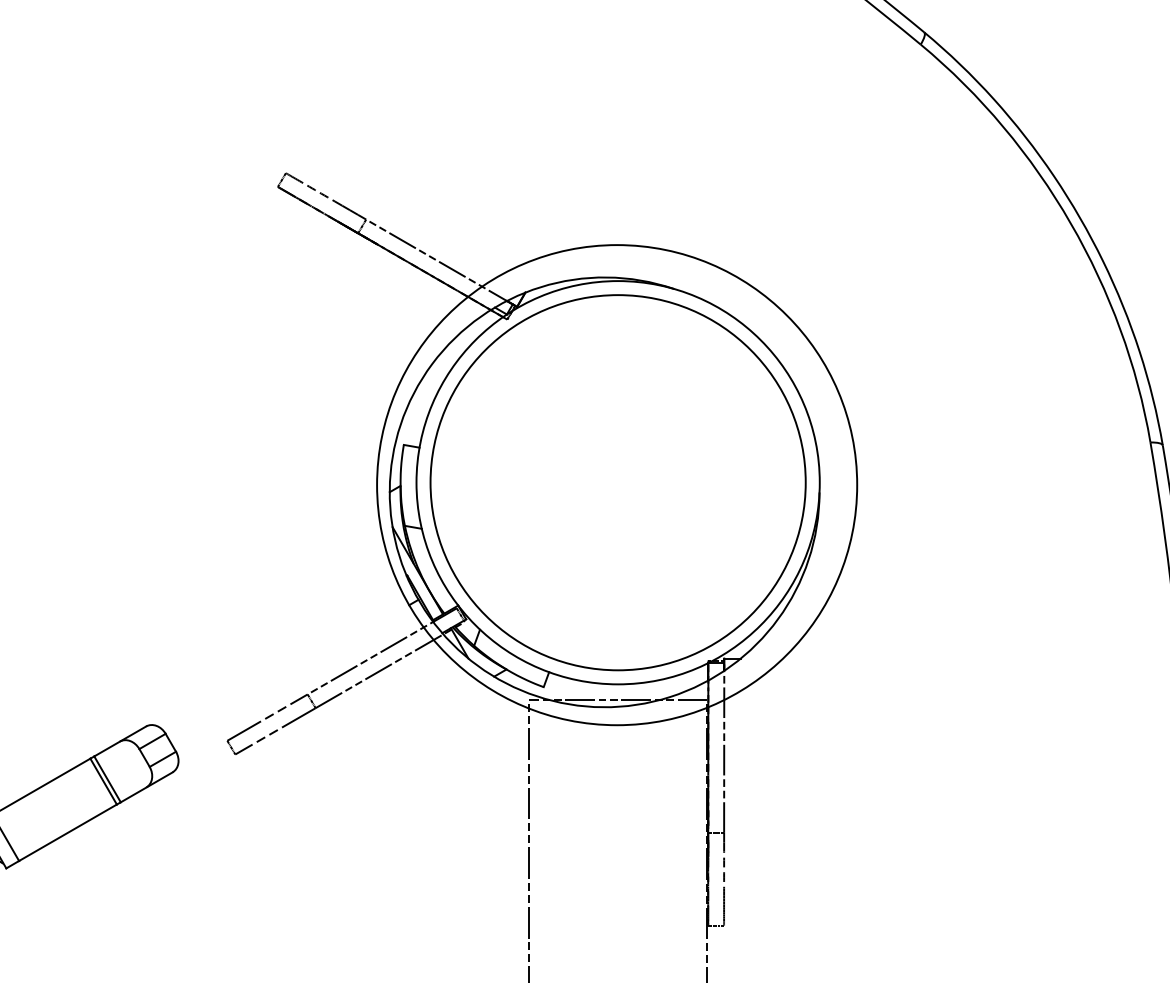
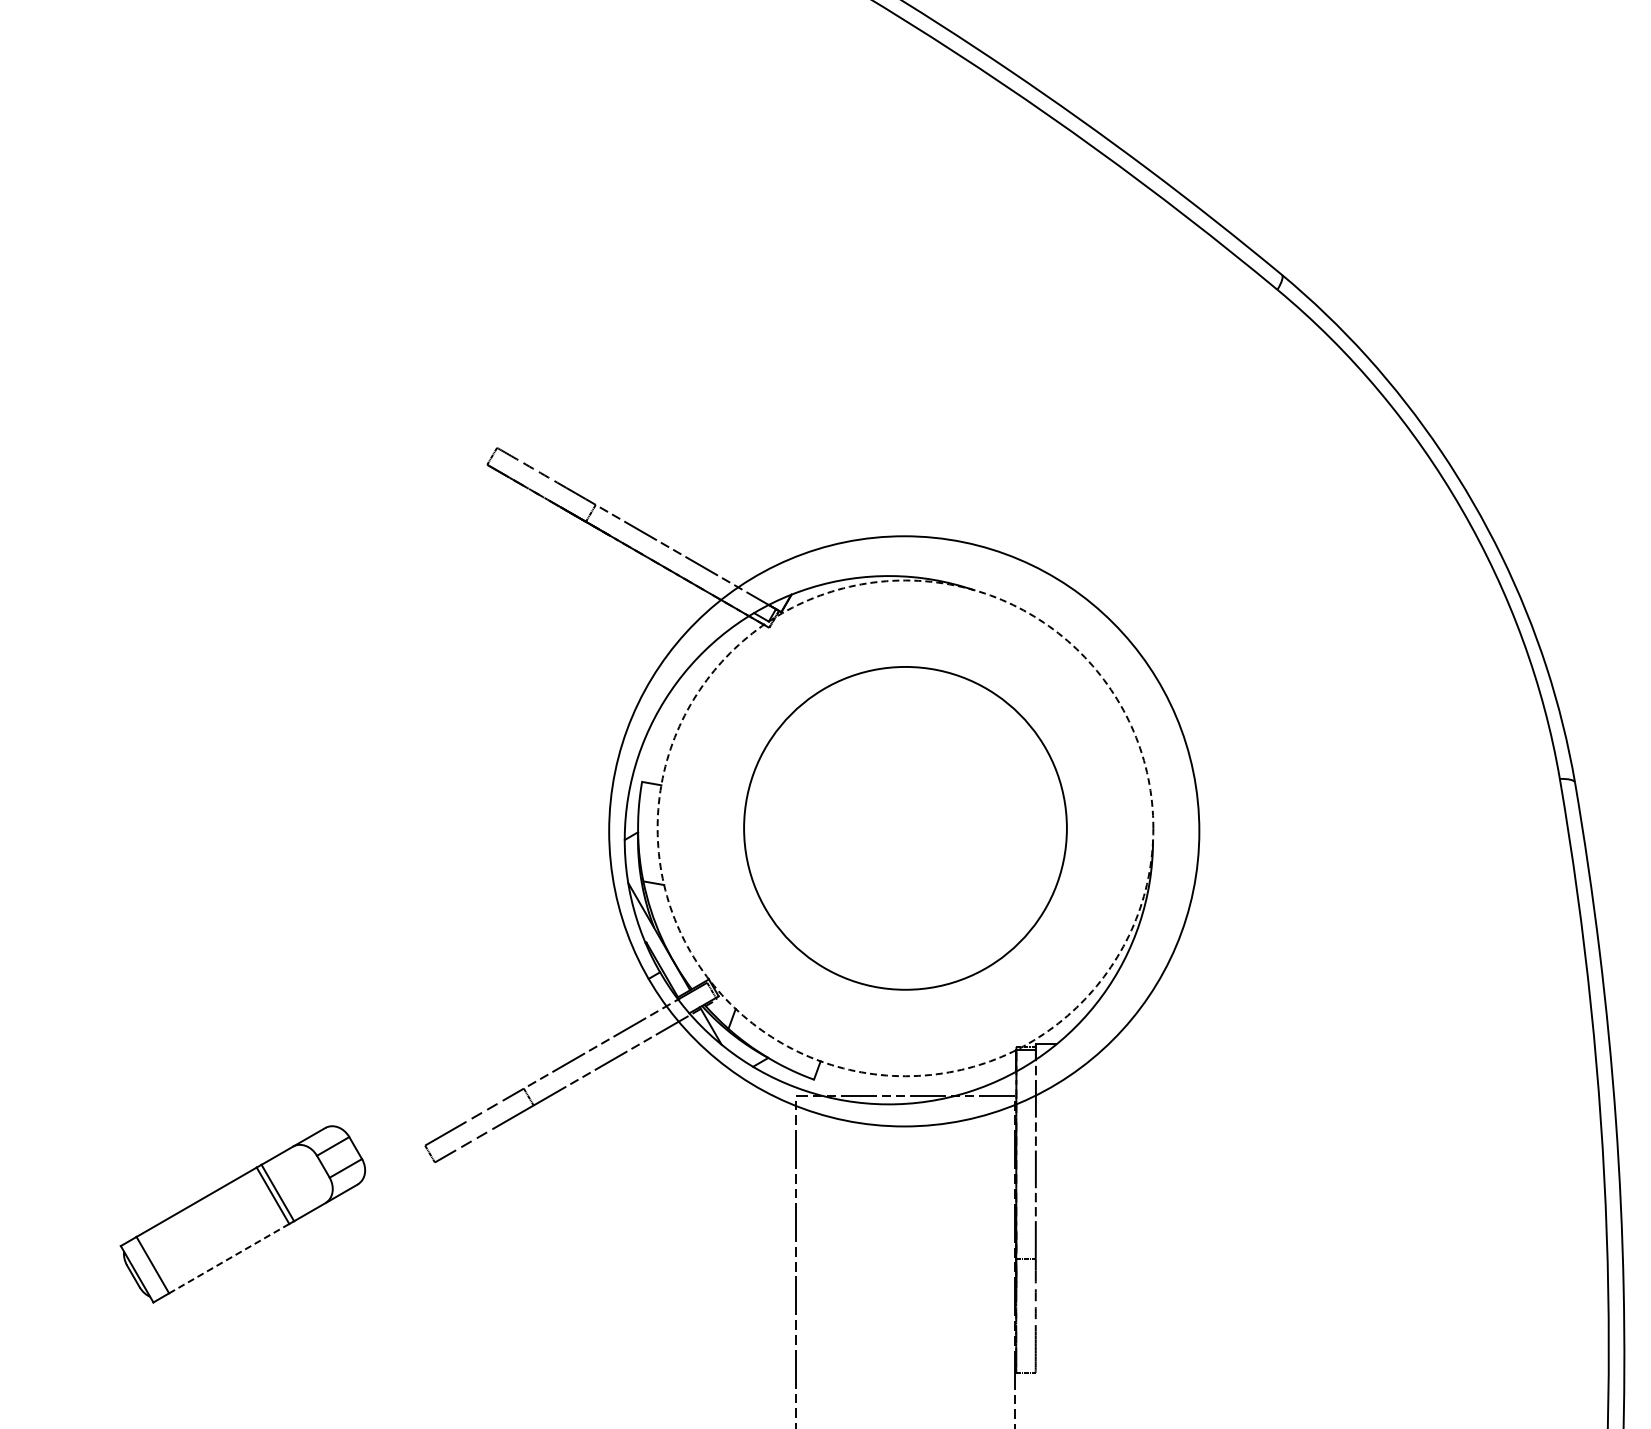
circle: (618, 482) -> (905, 827), size x0.7
circle: (618, 482) -> (905, 828), solid -> dashed
line: (67, 832) -> (228, 1258), solid -> dashed

